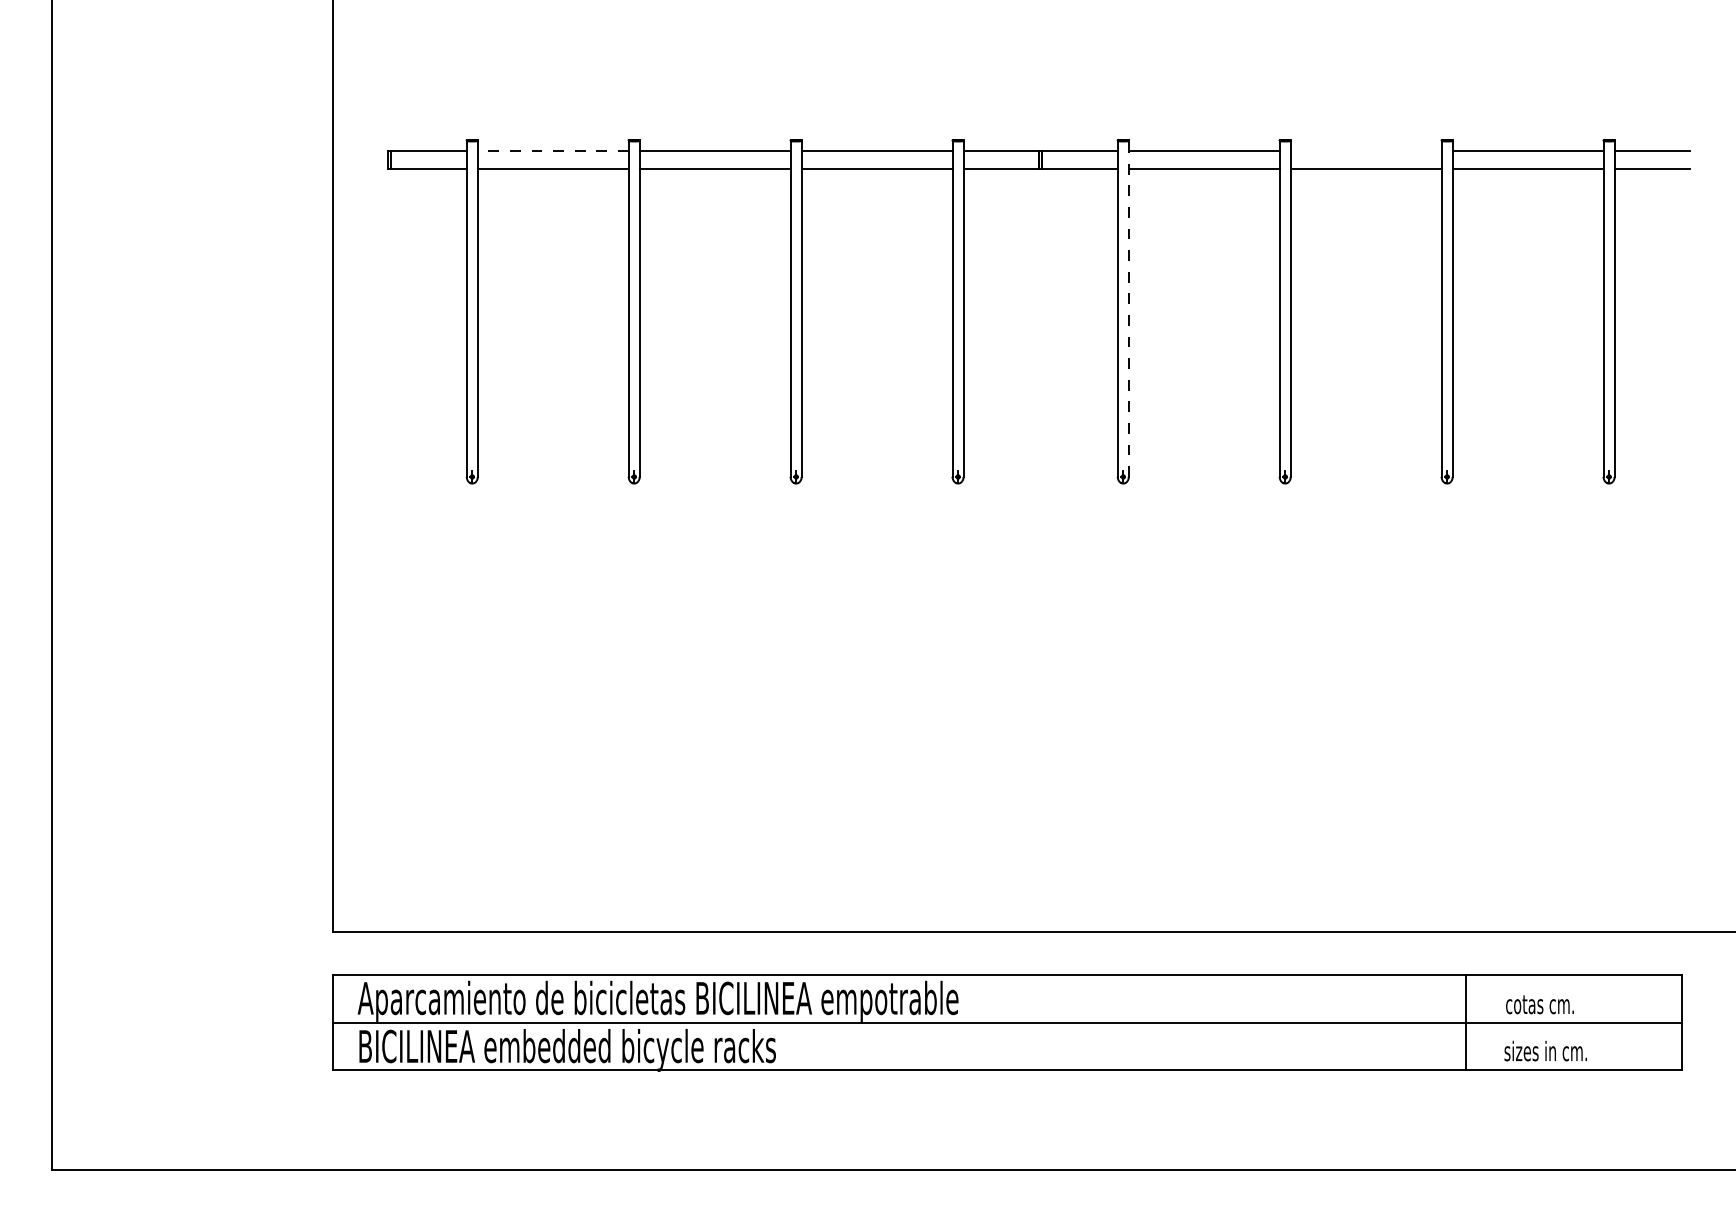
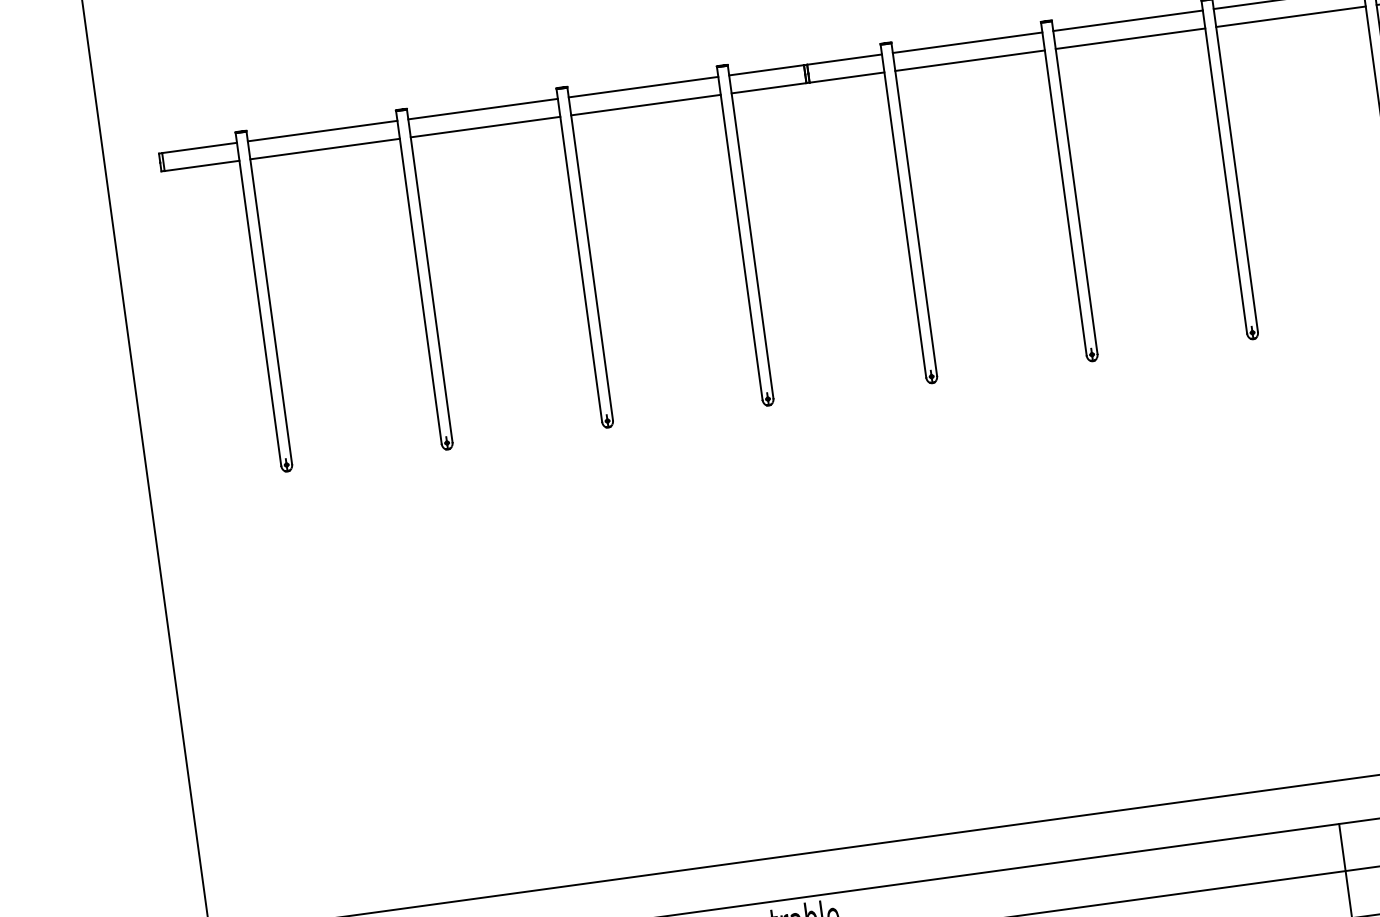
line: (552, 151) -> (321, 131), dashed -> solid
line: (1365, 151) -> (1127, 21), added
line: (1128, 309) -> (914, 210), dashed -> solid

